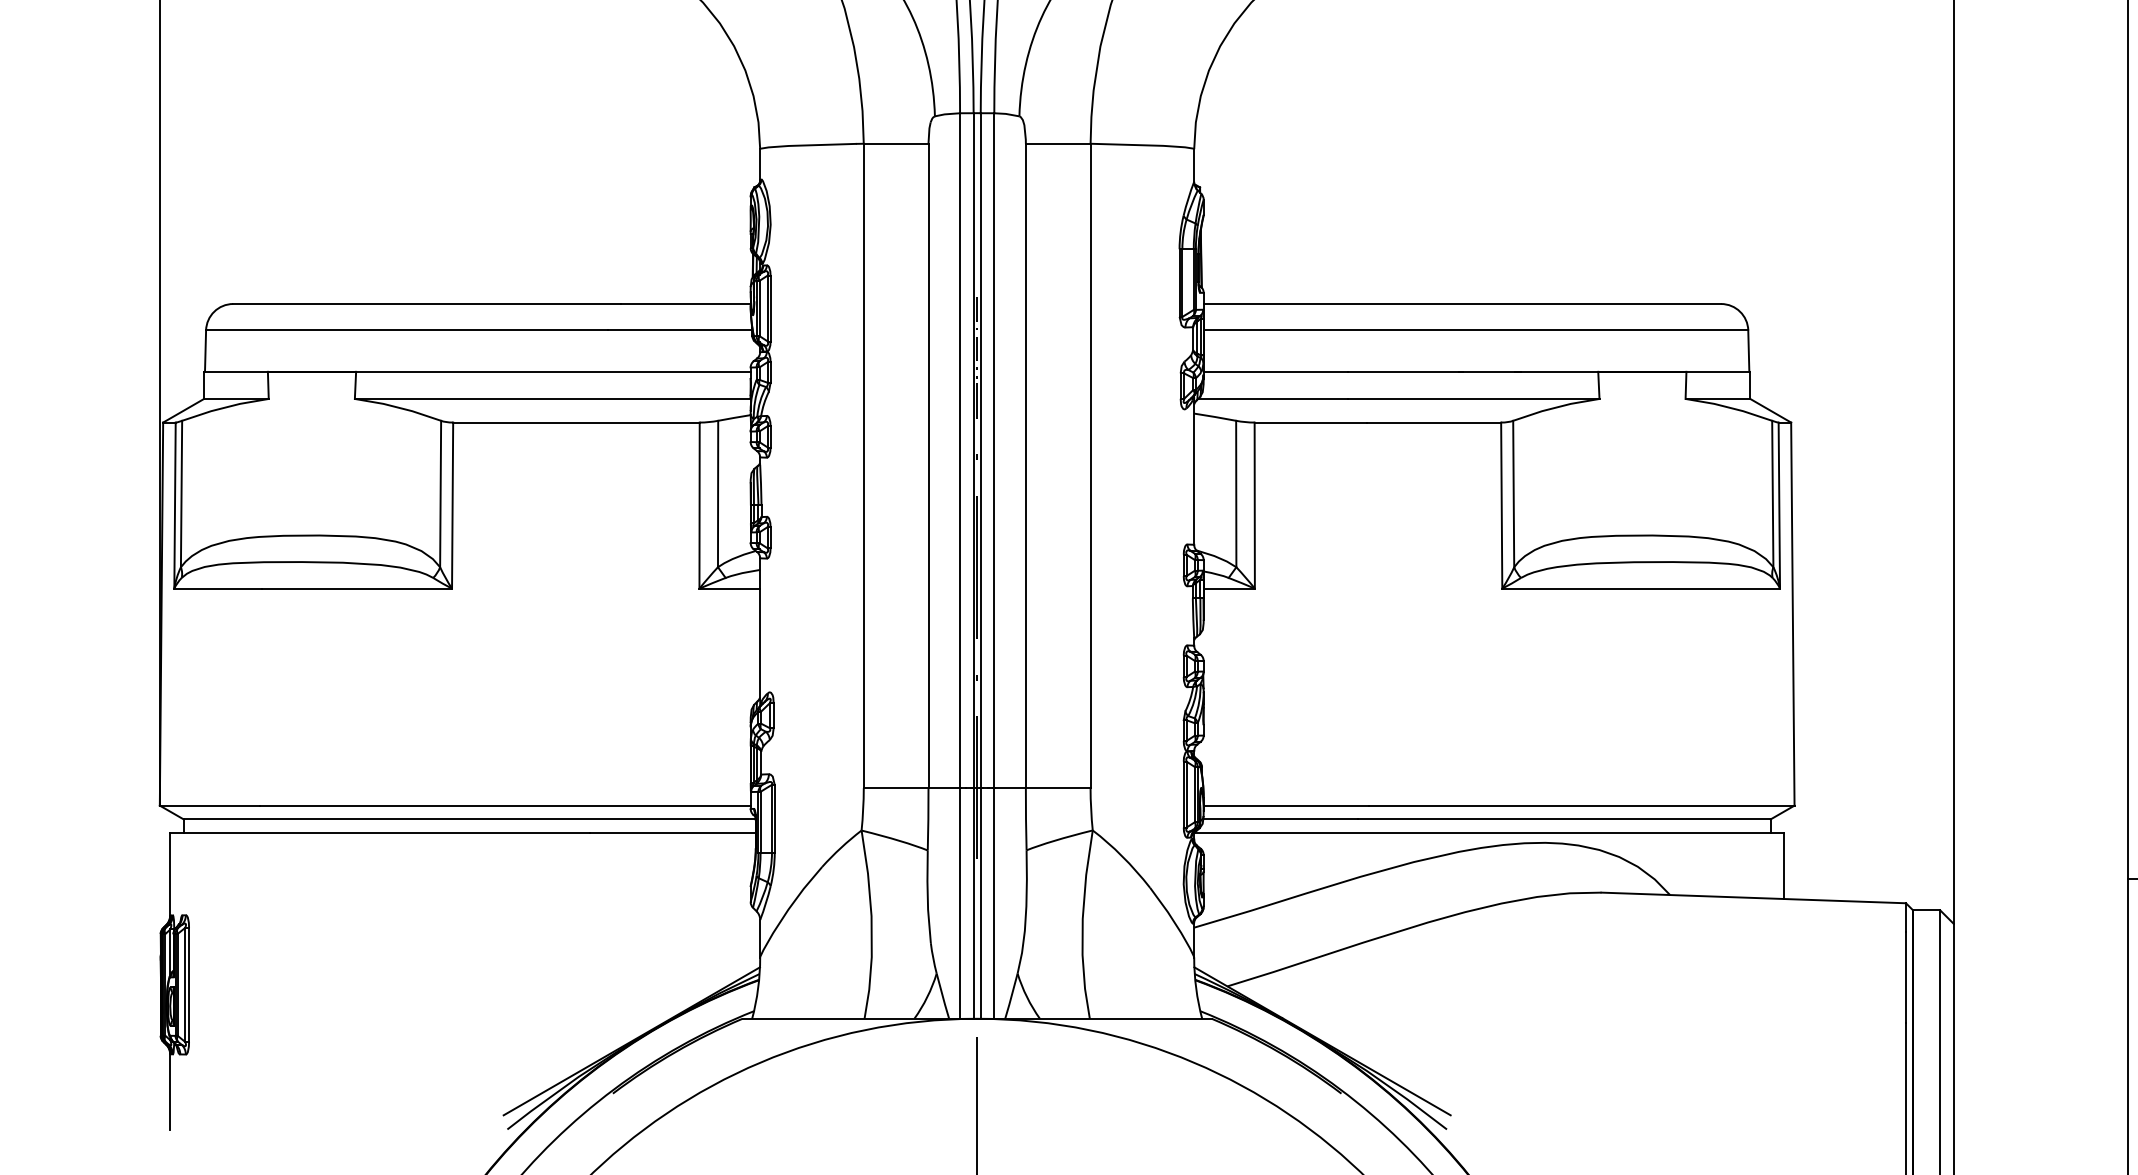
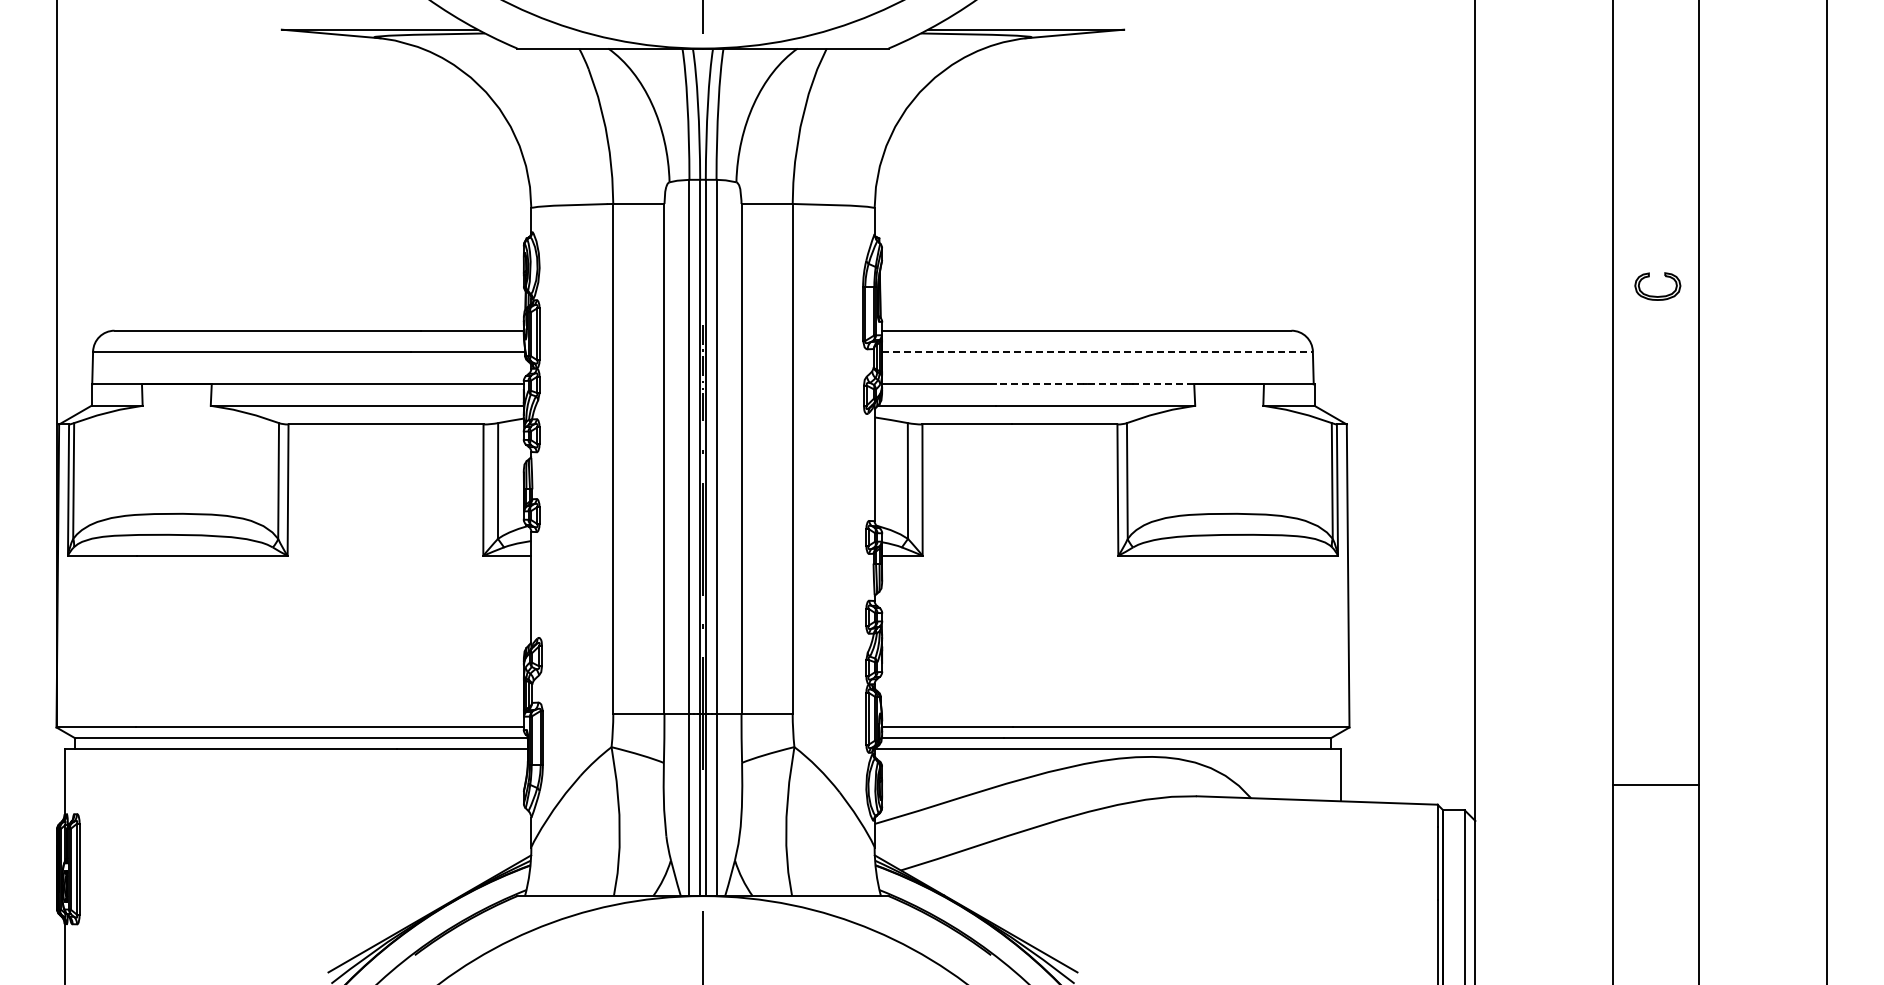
line: (1477, 330) -> (1098, 351), solid -> dashed
line: (1472, 372) -> (1094, 384), solid -> dashed

